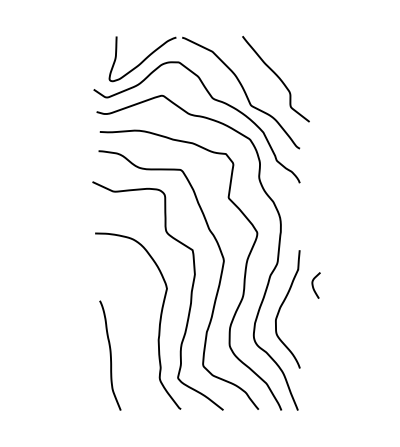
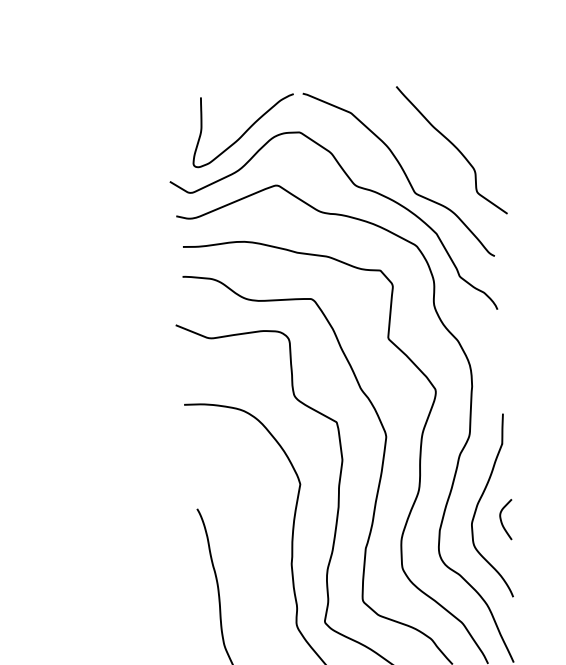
curve: (313, 285) -> (502, 519), moved

